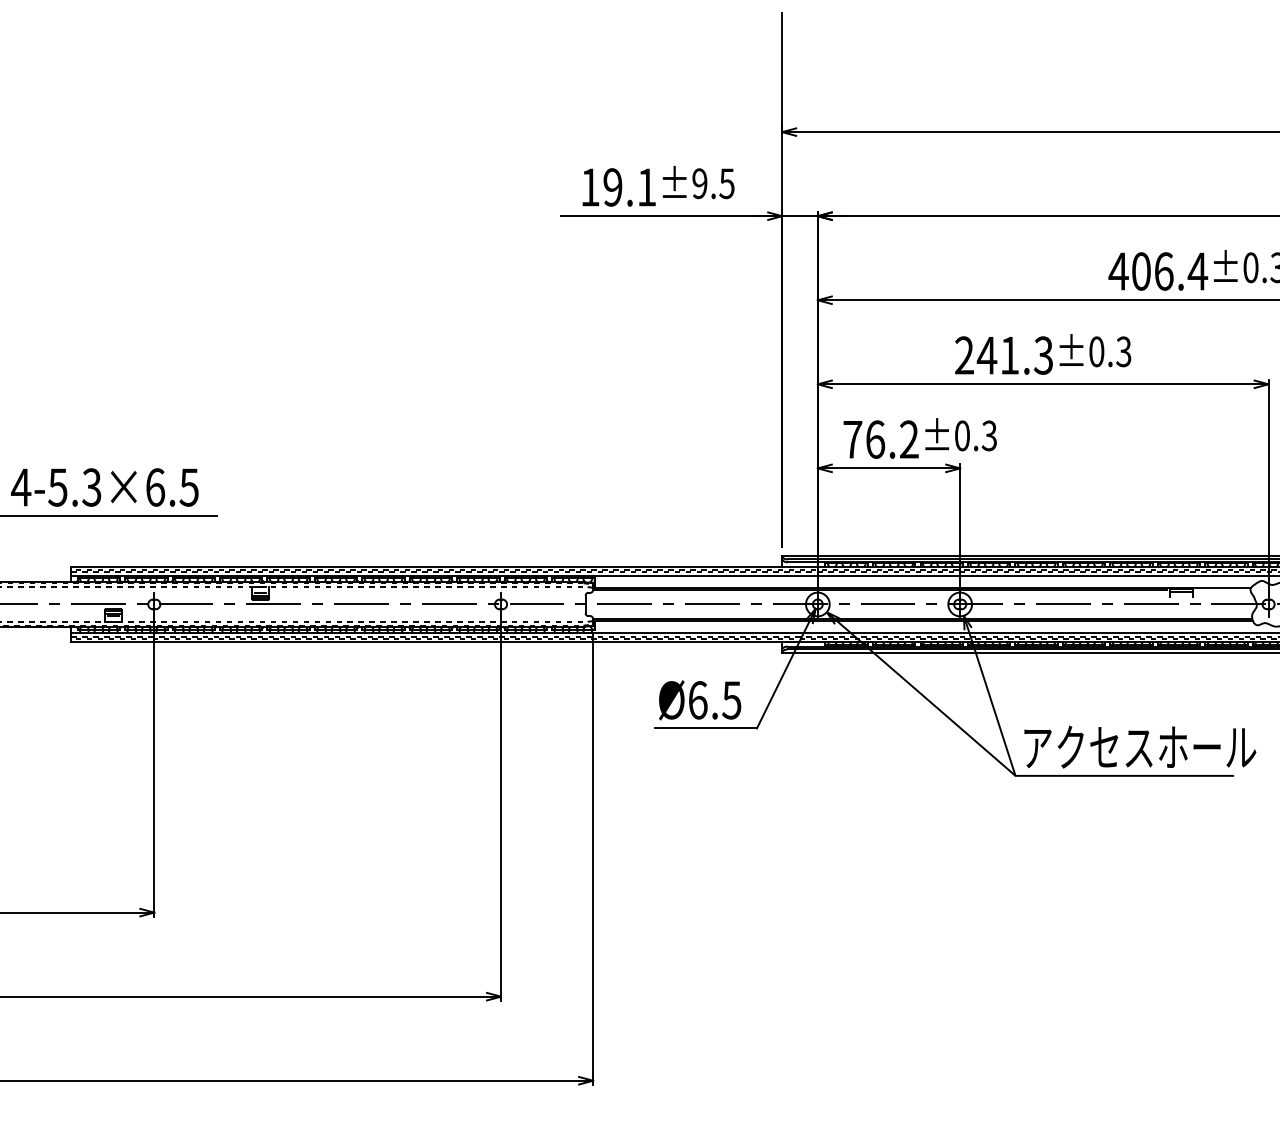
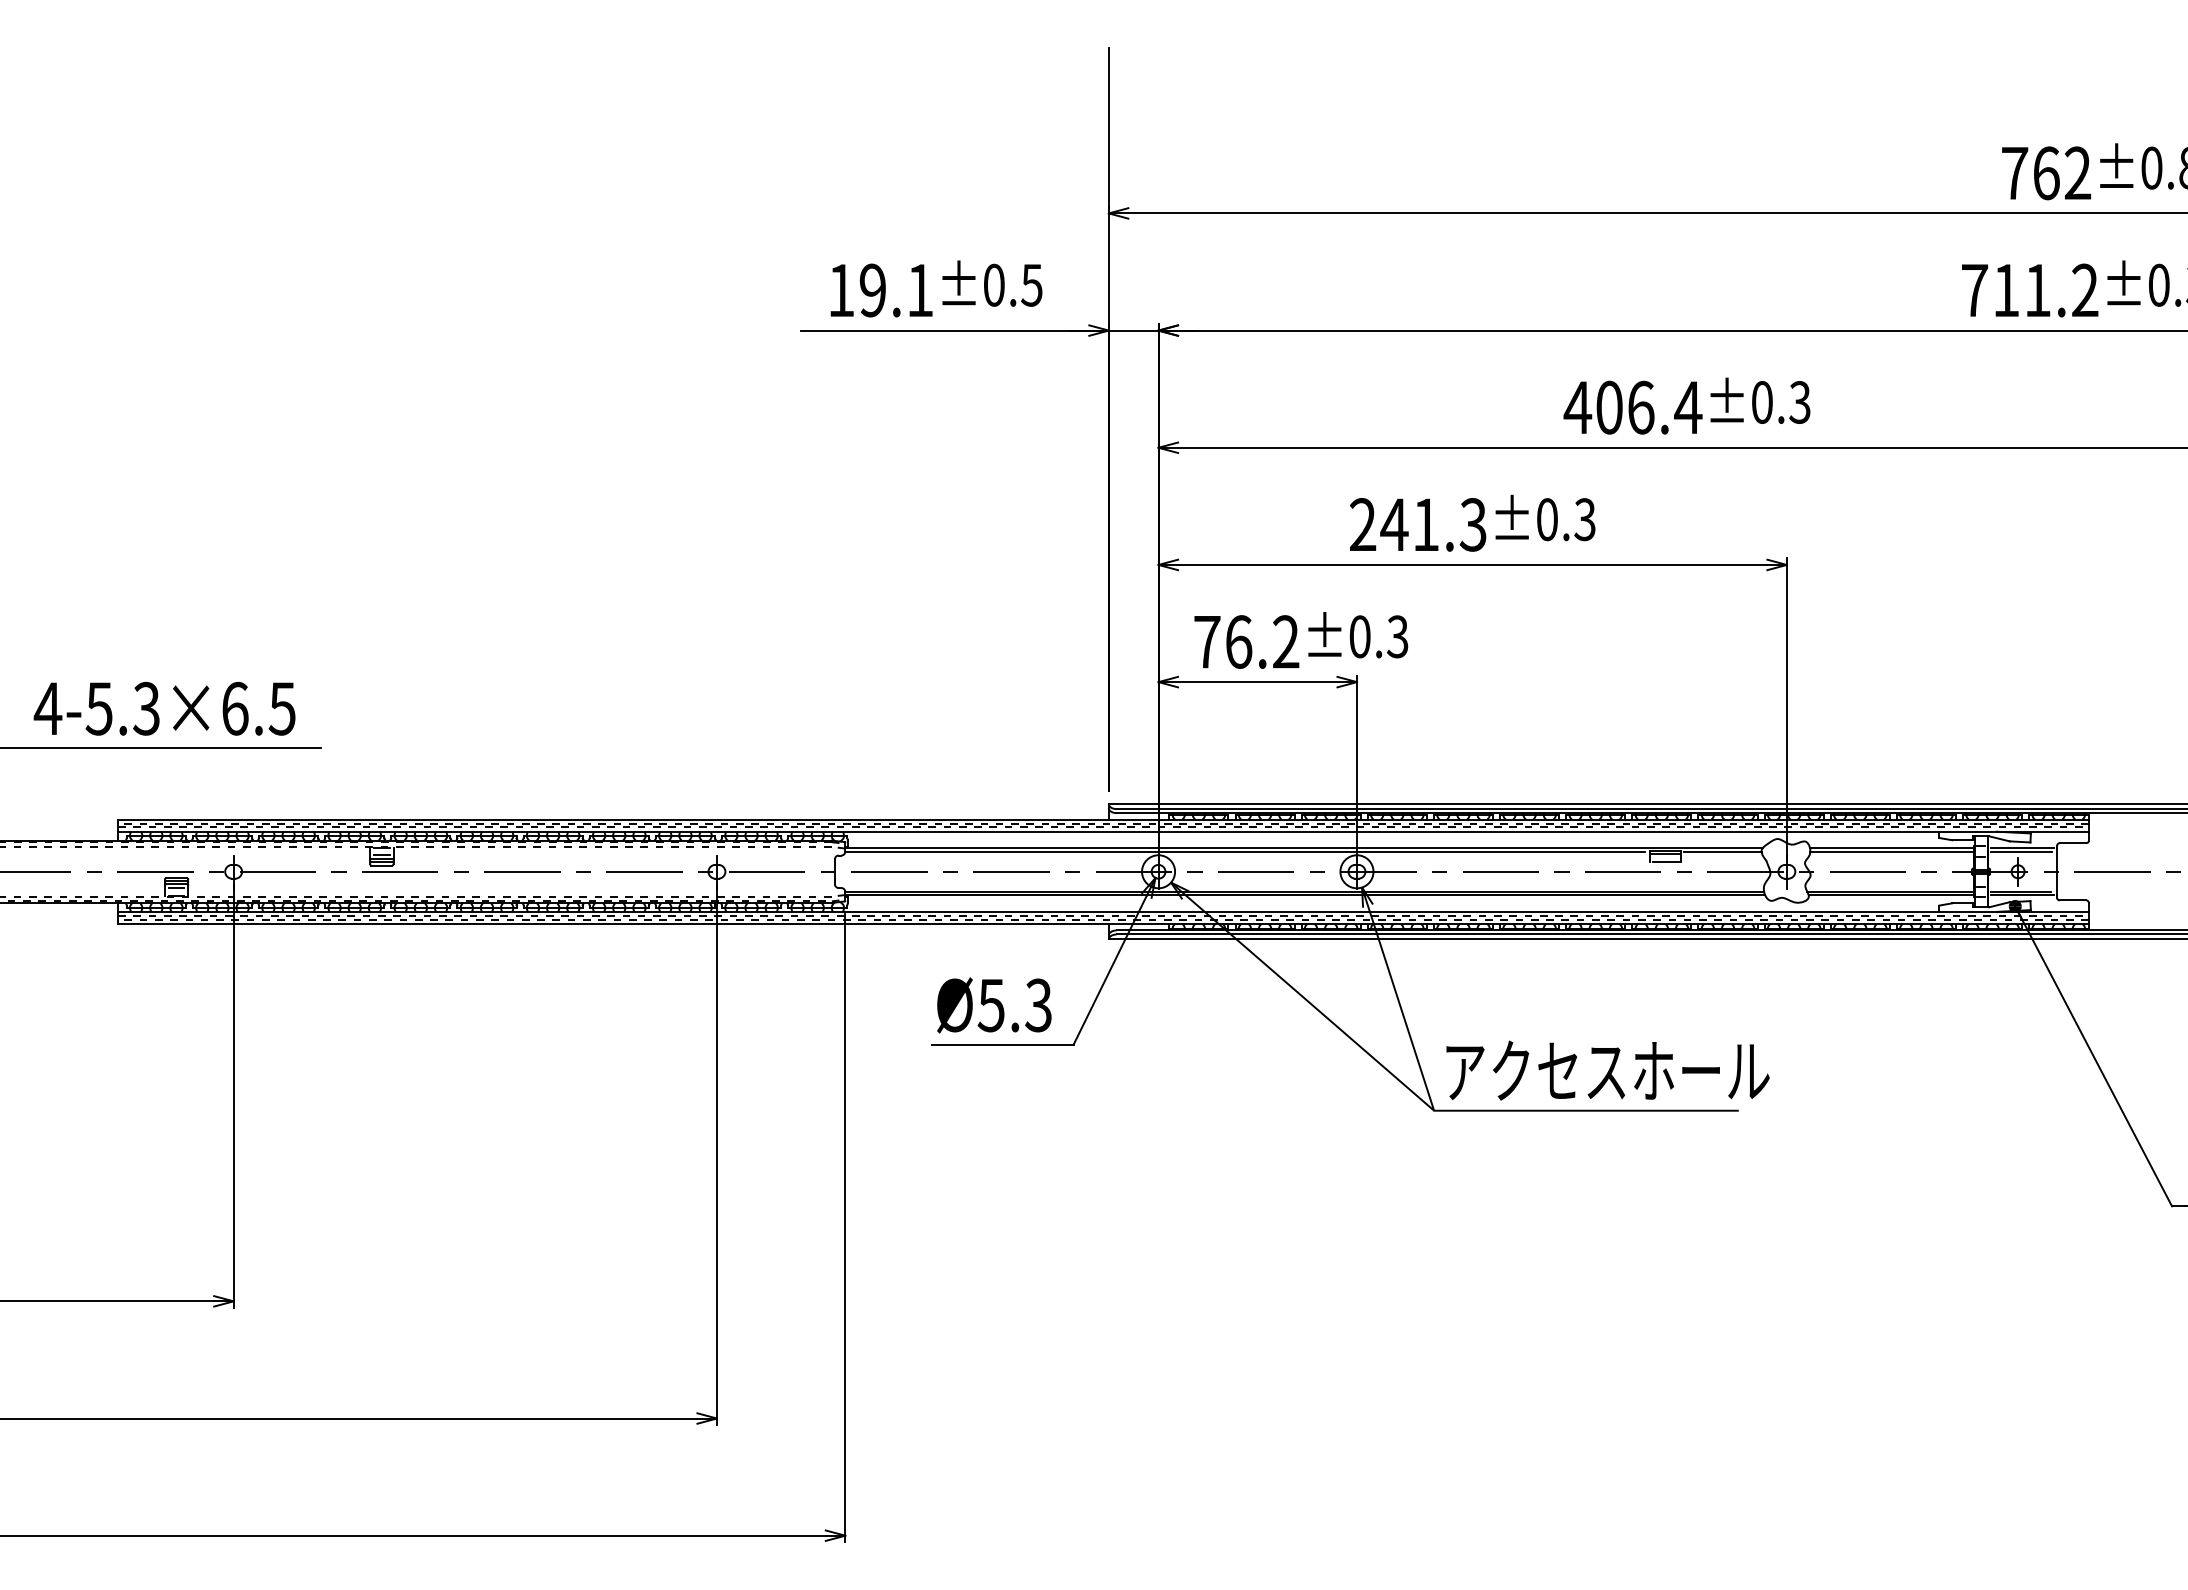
text: (699, 183) -> (993, 284), ±9.5 -> ±0.5
line: (1222, 589) -> (1722, 851), added
line: (1181, 597) -> (1665, 861), added
text: (714, 700) -> (1014, 1005), Ø6.5 -> Ø5.3

